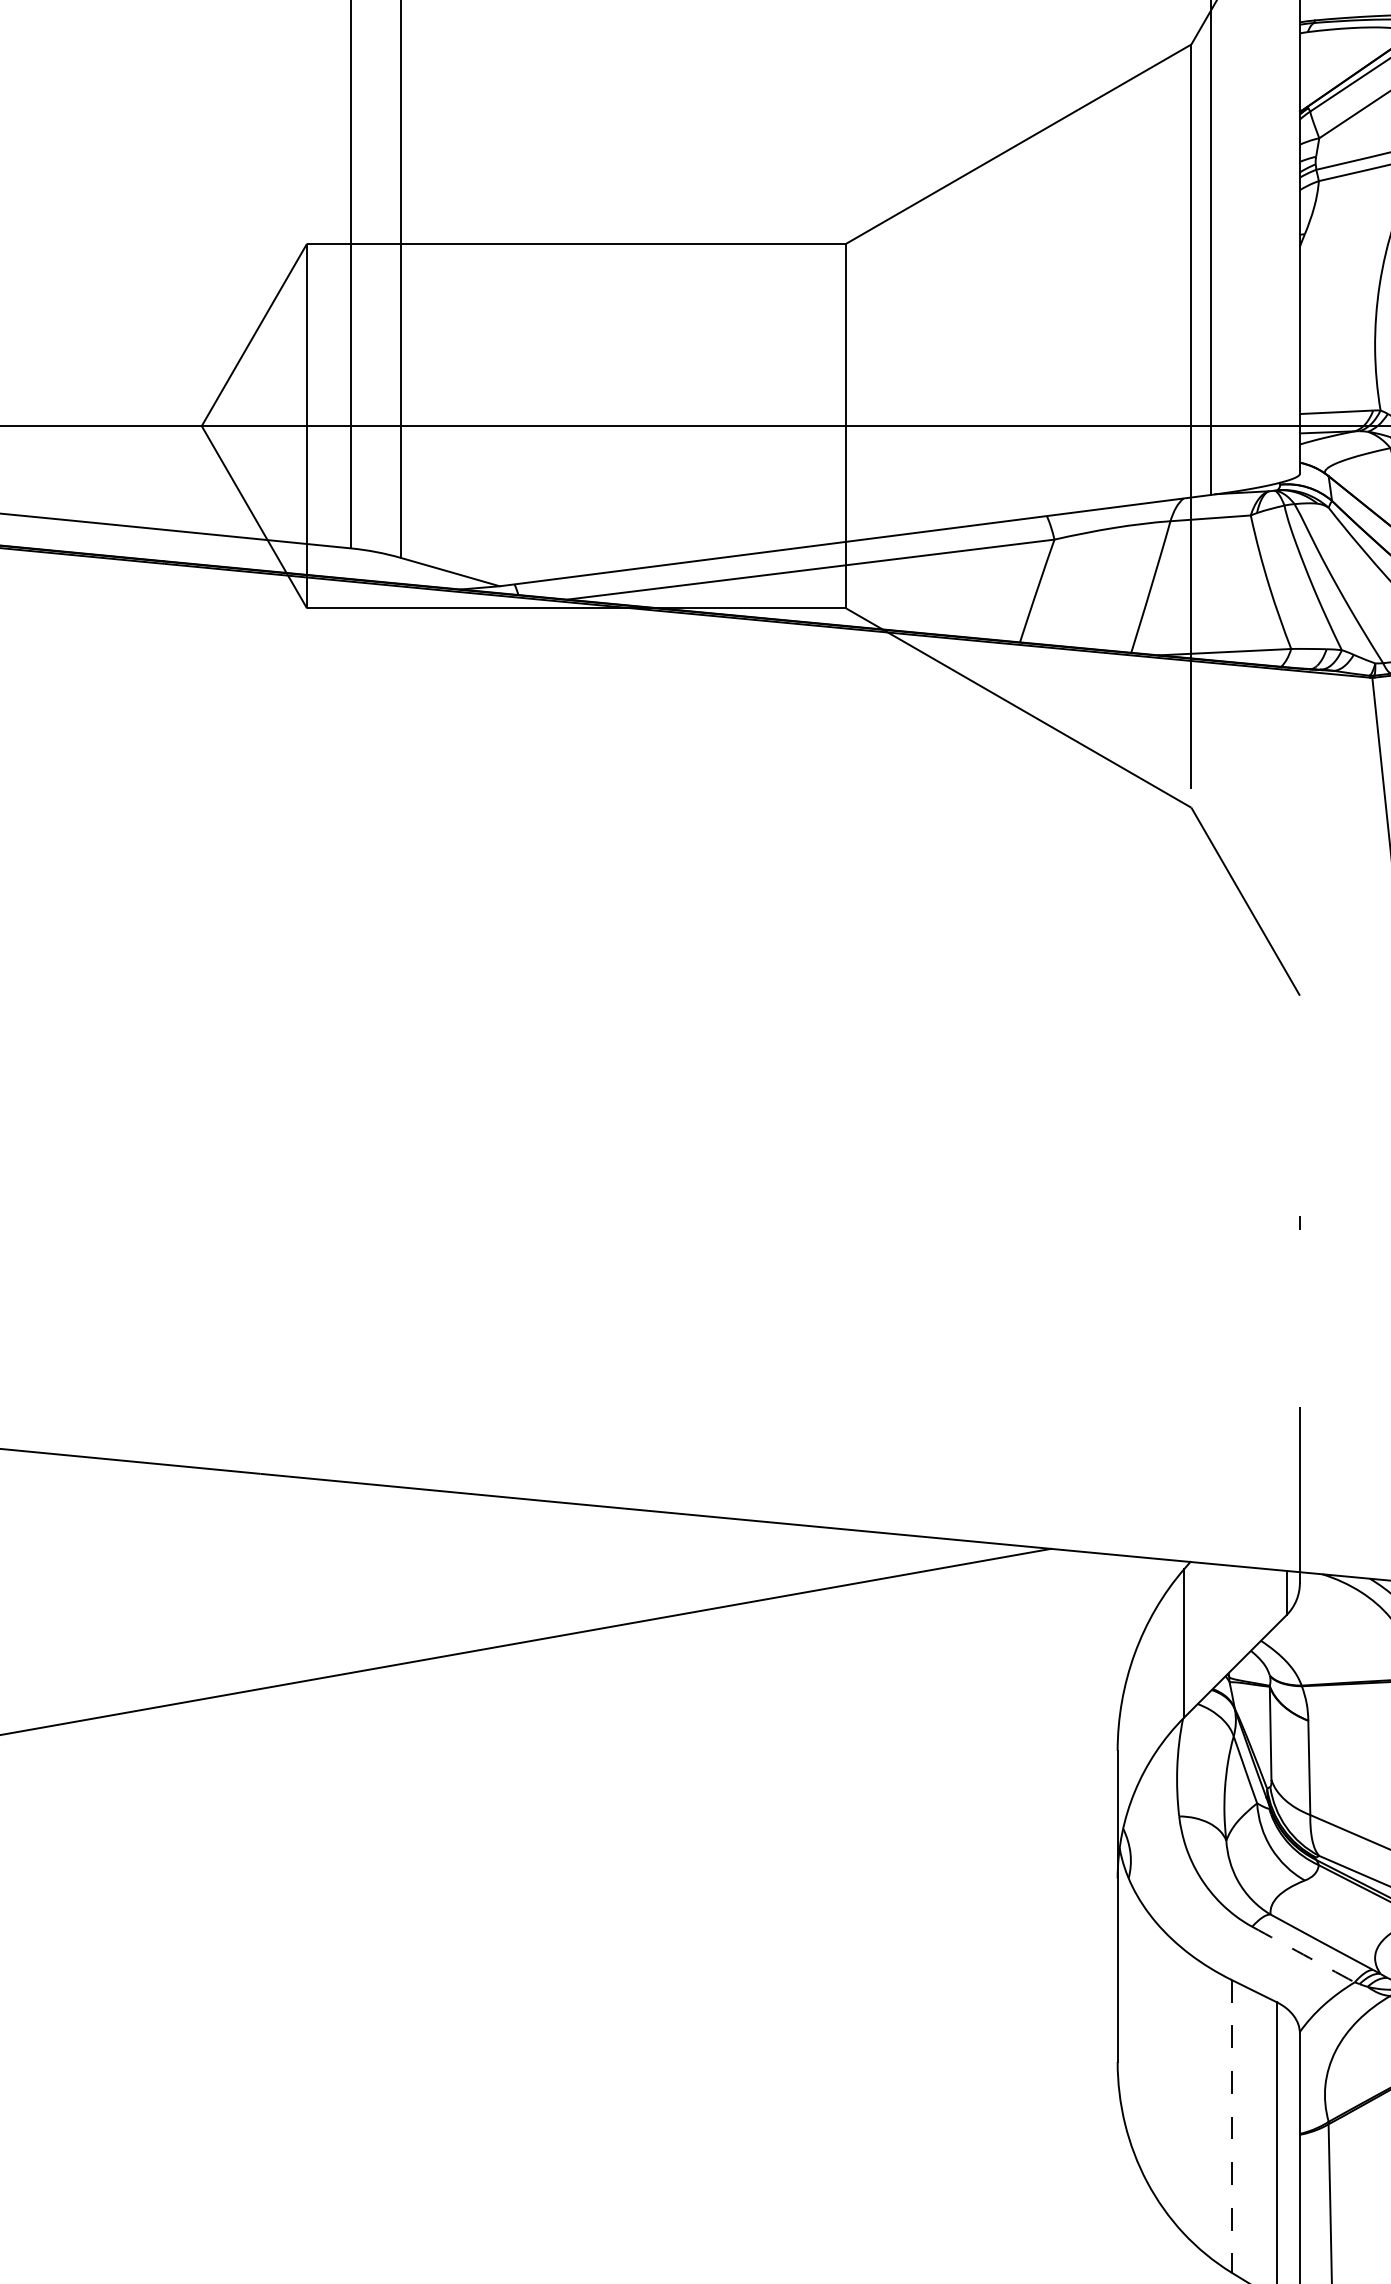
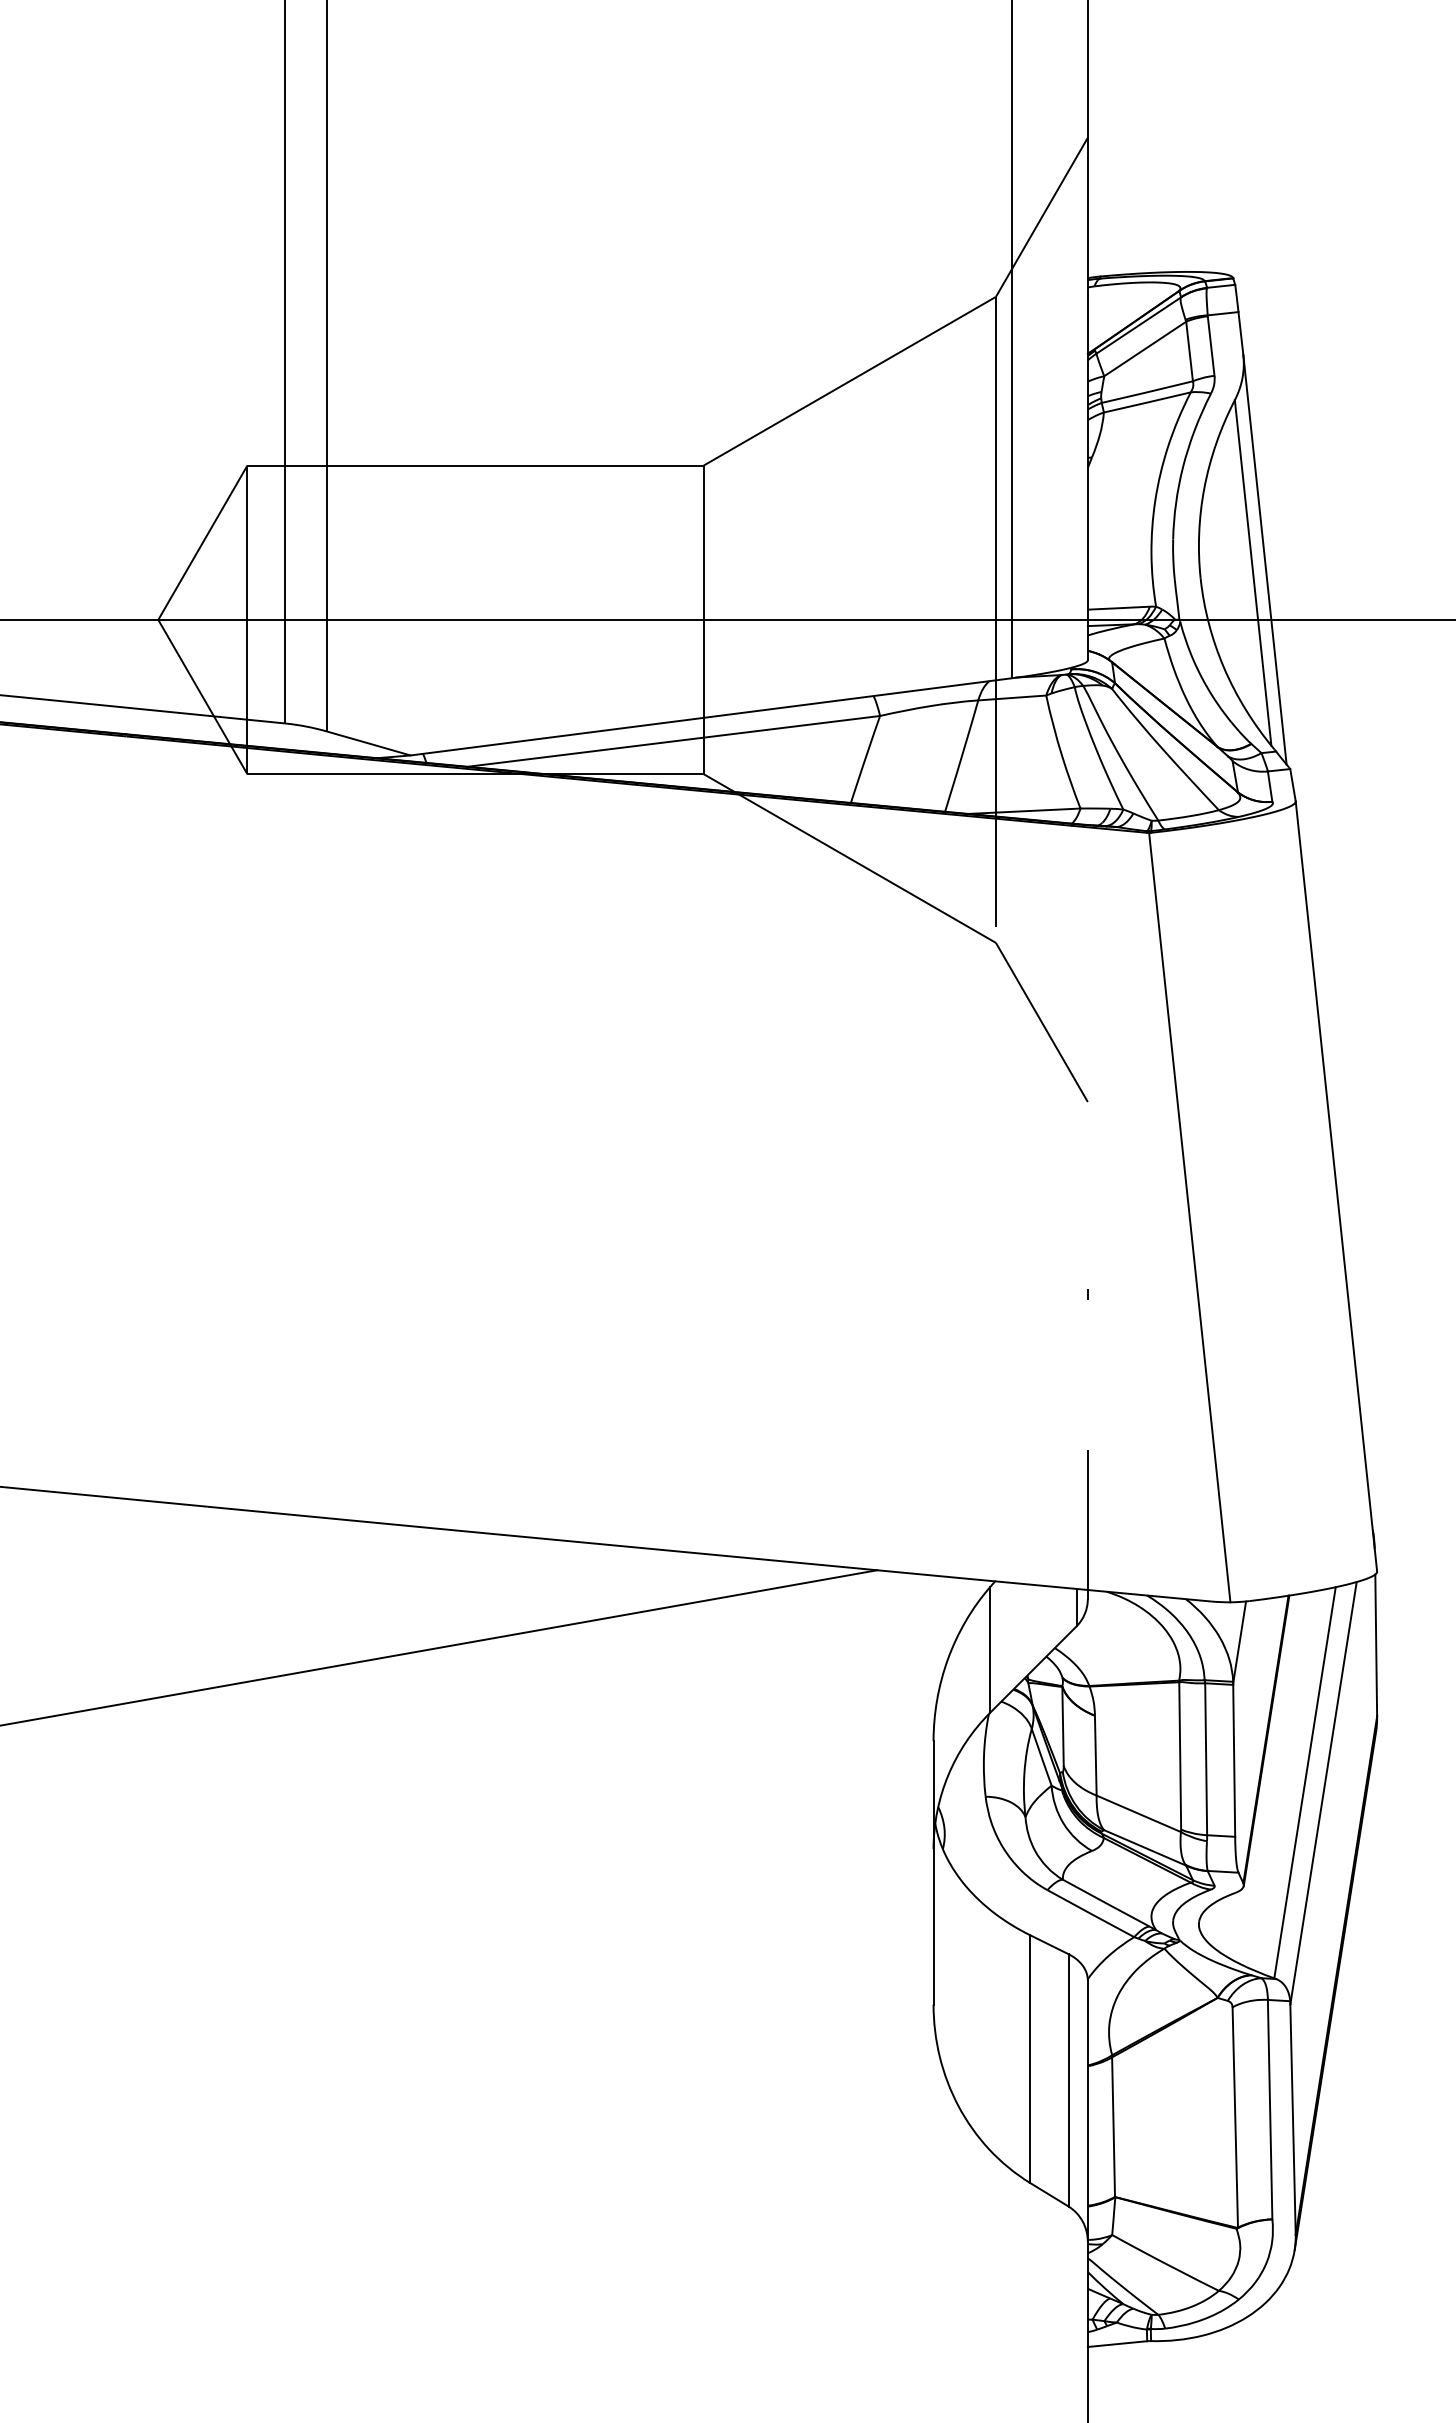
arc: (1303, 1954) -> (1090, 1913), dashed -> solid
line: (1231, 2126) -> (1029, 2059), dashed -> solid

